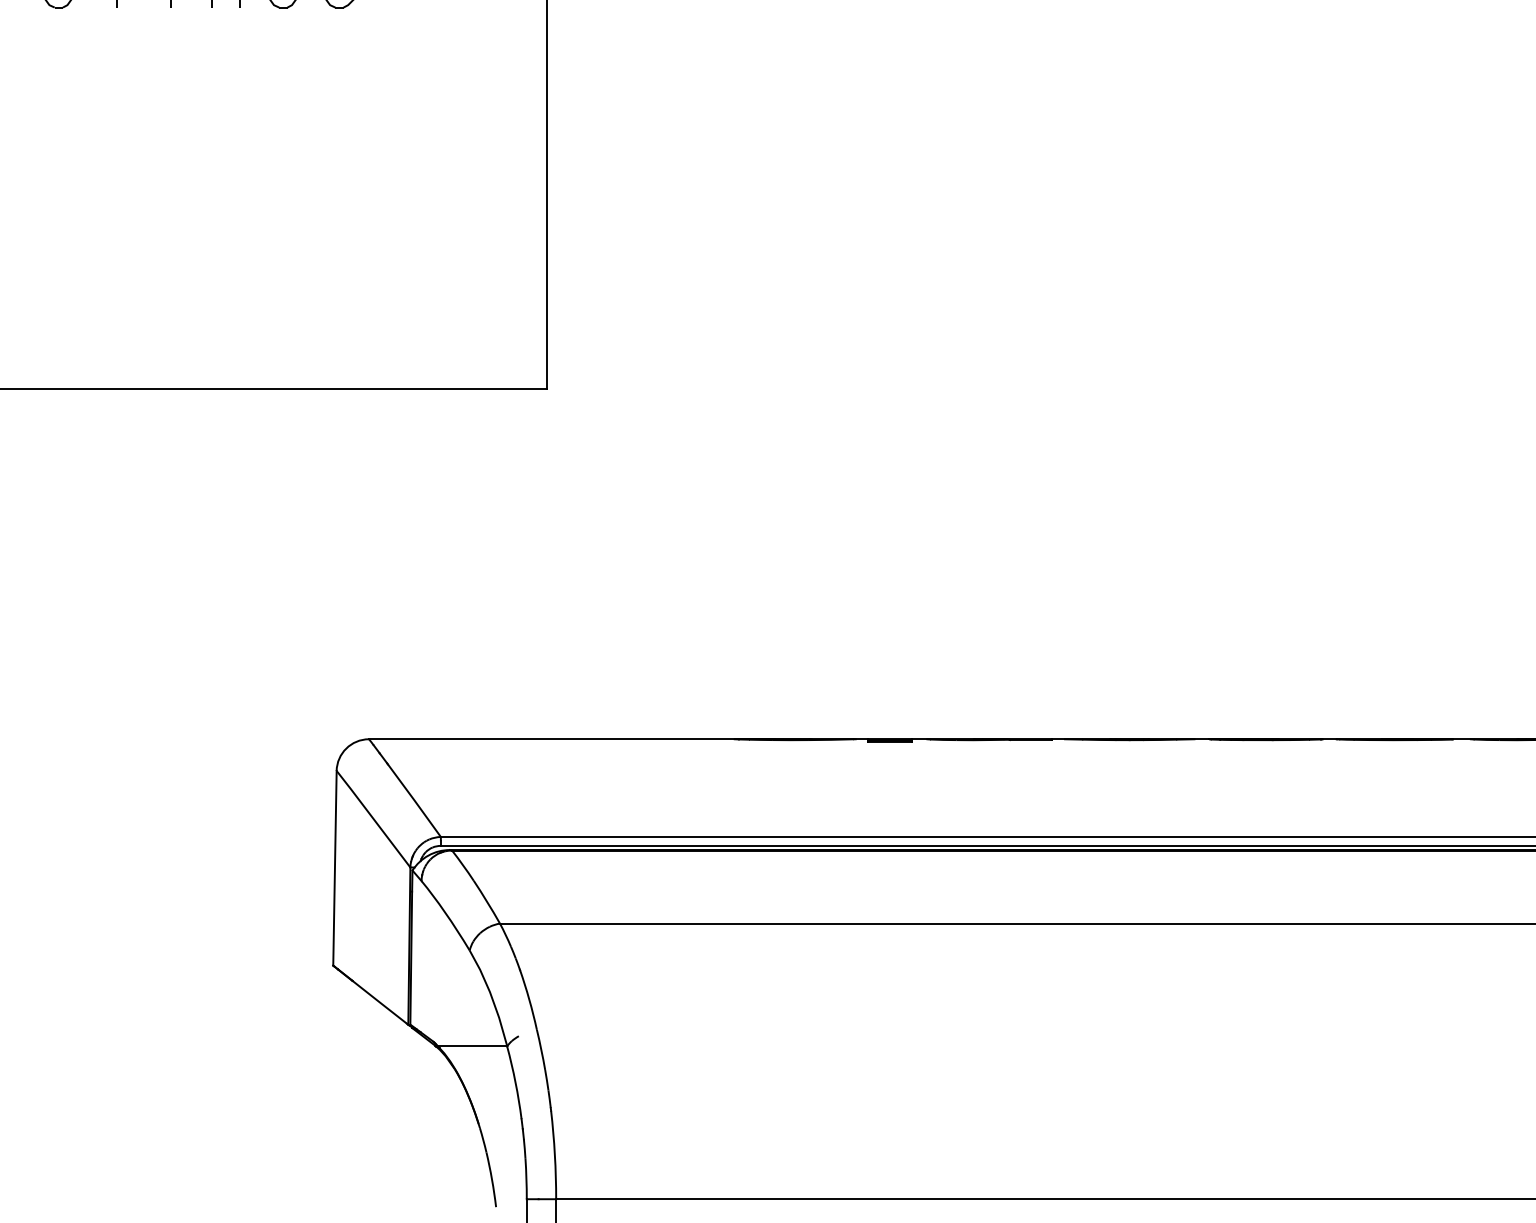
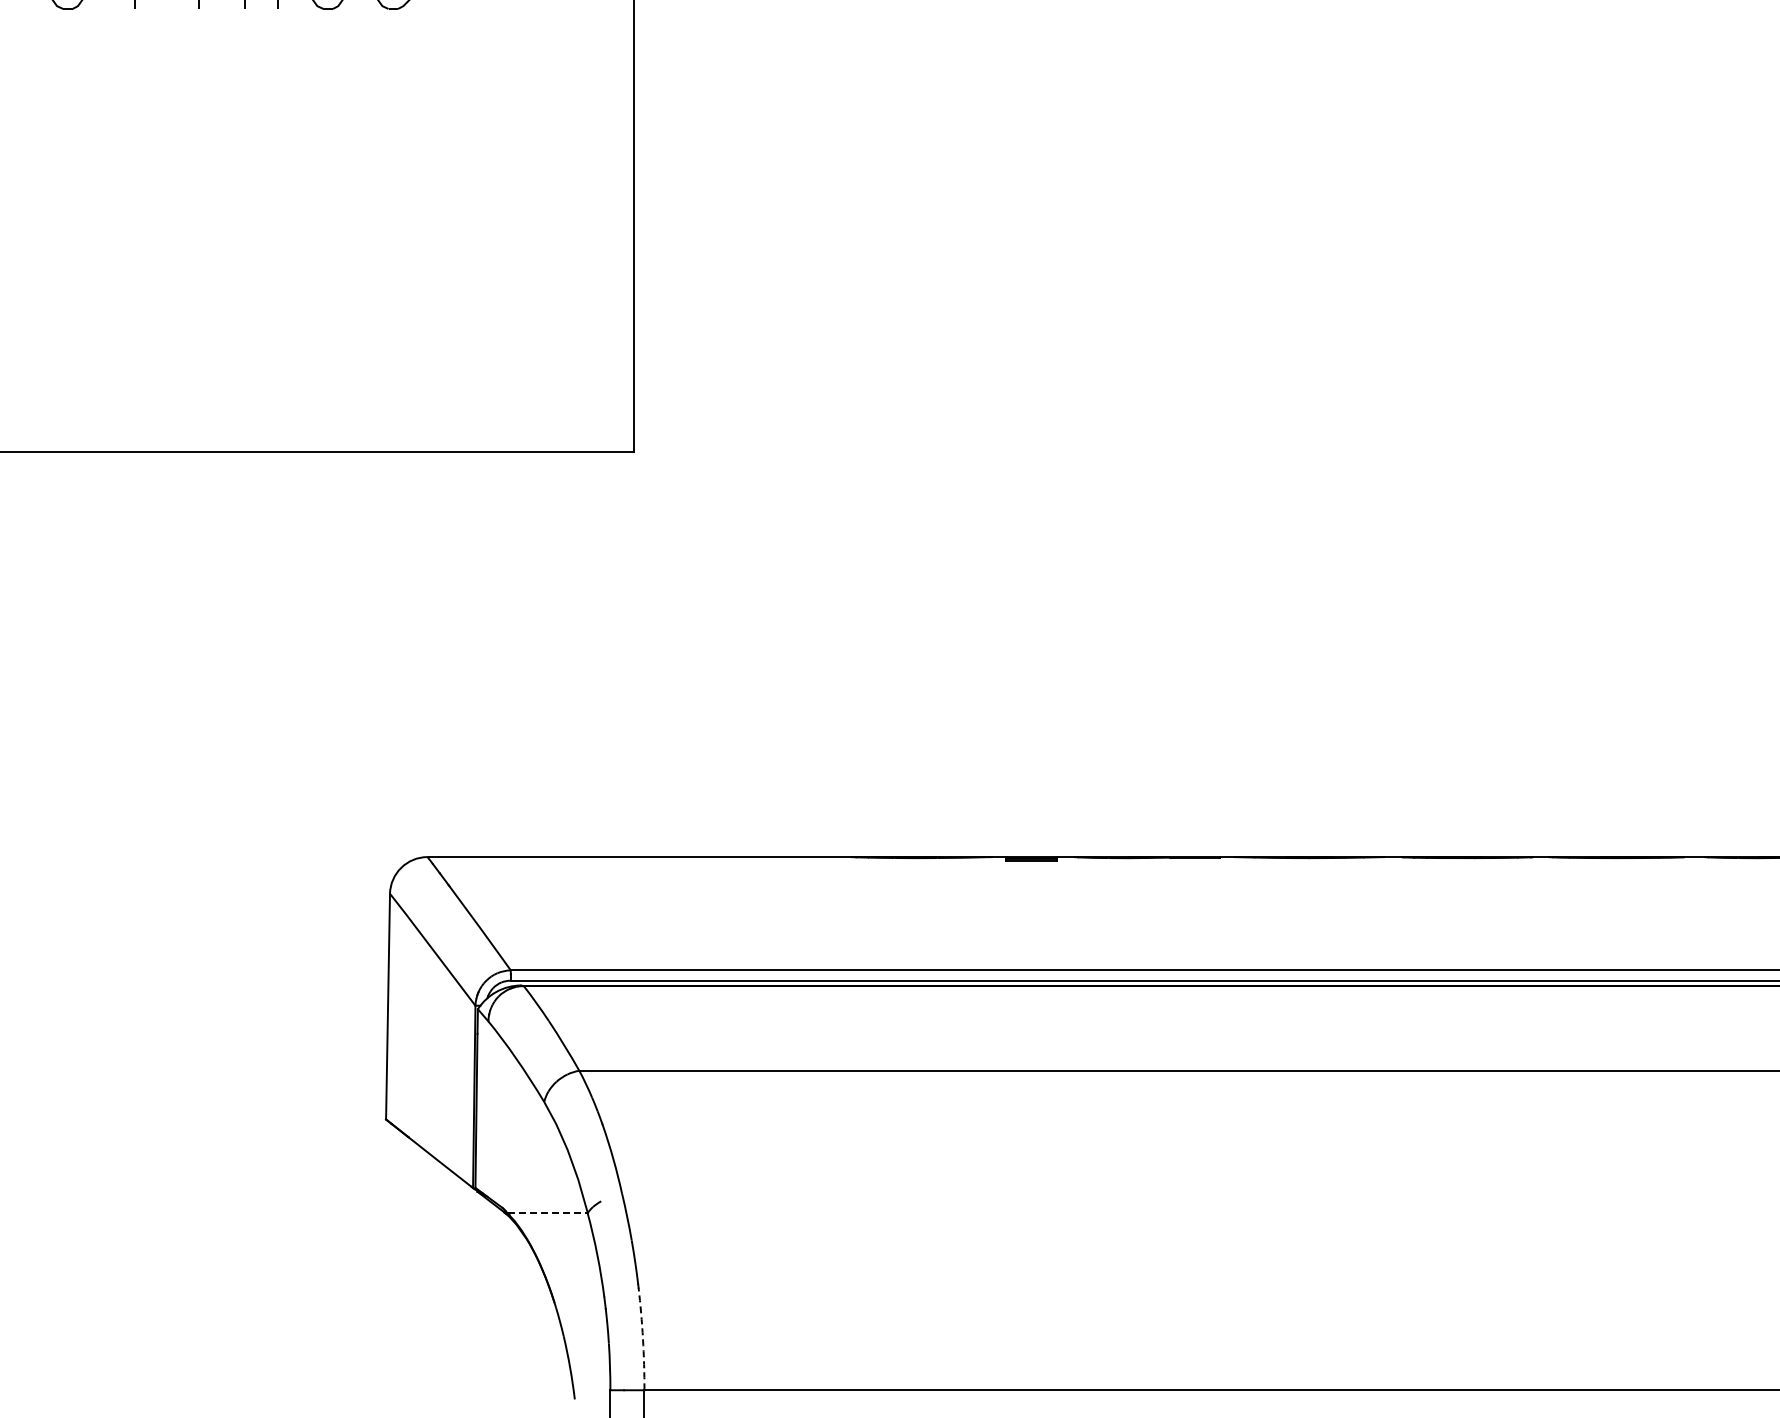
line: (473, 1046) -> (548, 1213), solid -> dashed
arc: (554, 1154) -> (642, 1338), solid -> dashed

